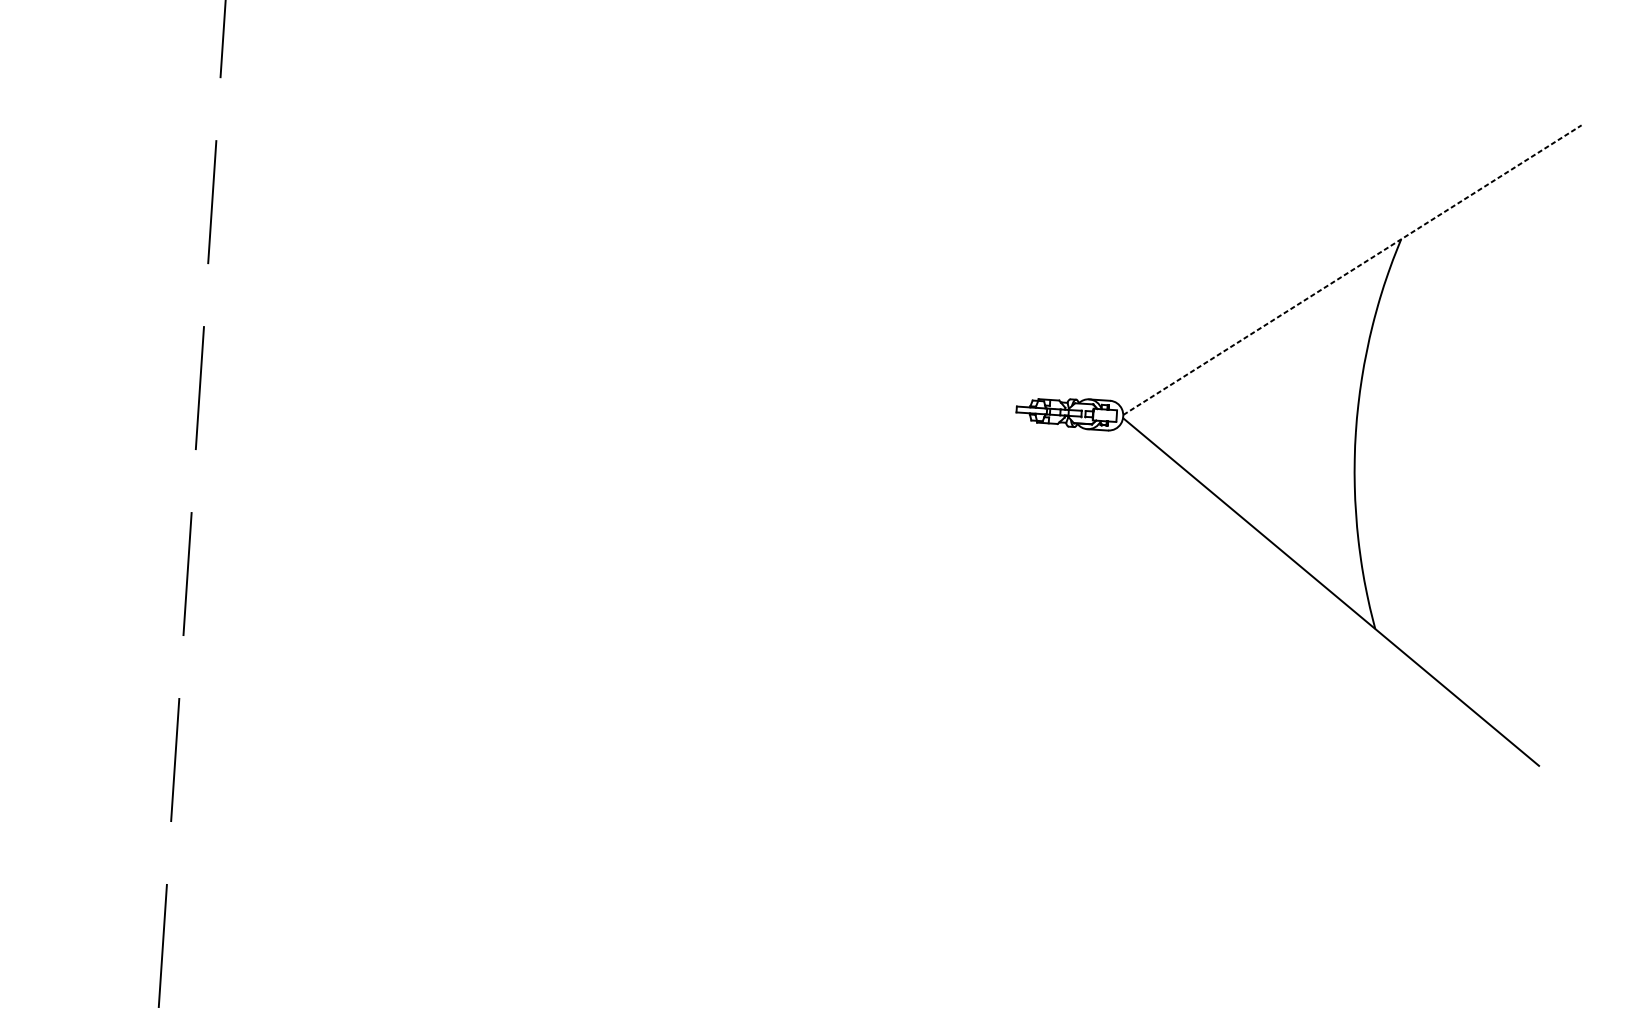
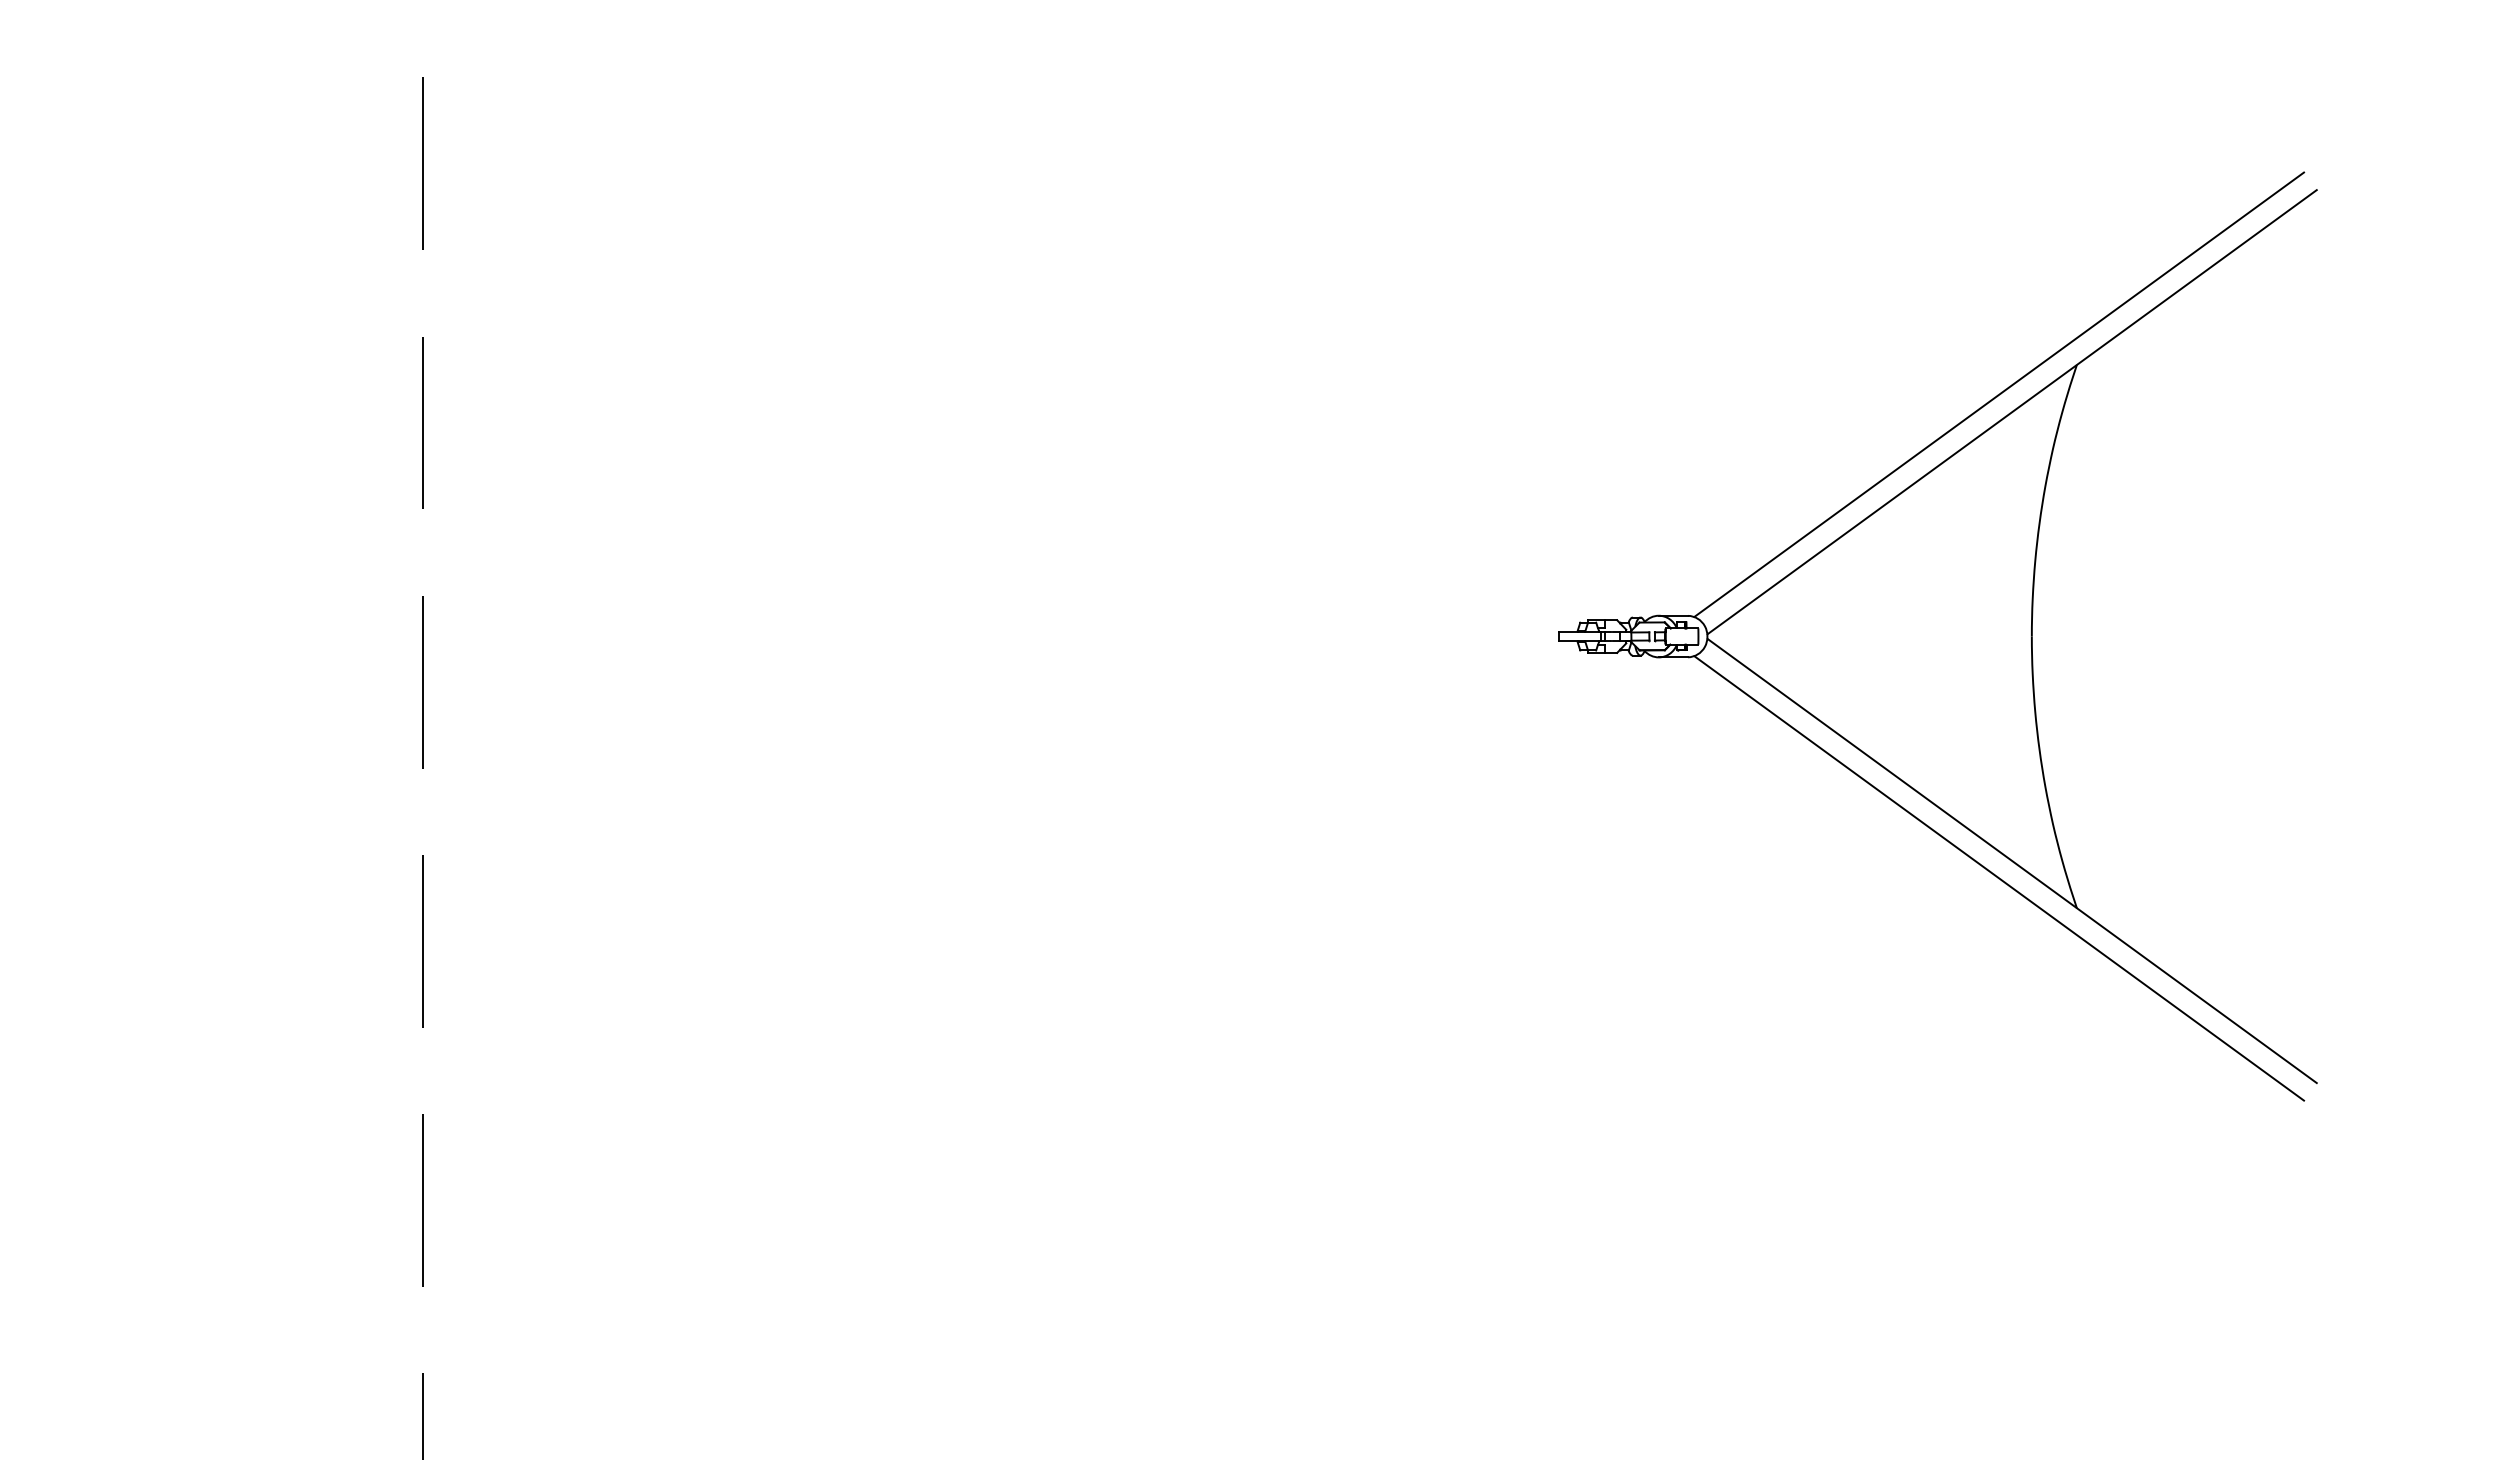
line: (1344, 256) -> (1999, 394), added
line: (1352, 270) -> (2012, 412), dashed -> solid
line: (1321, 604) -> (1999, 878), added

